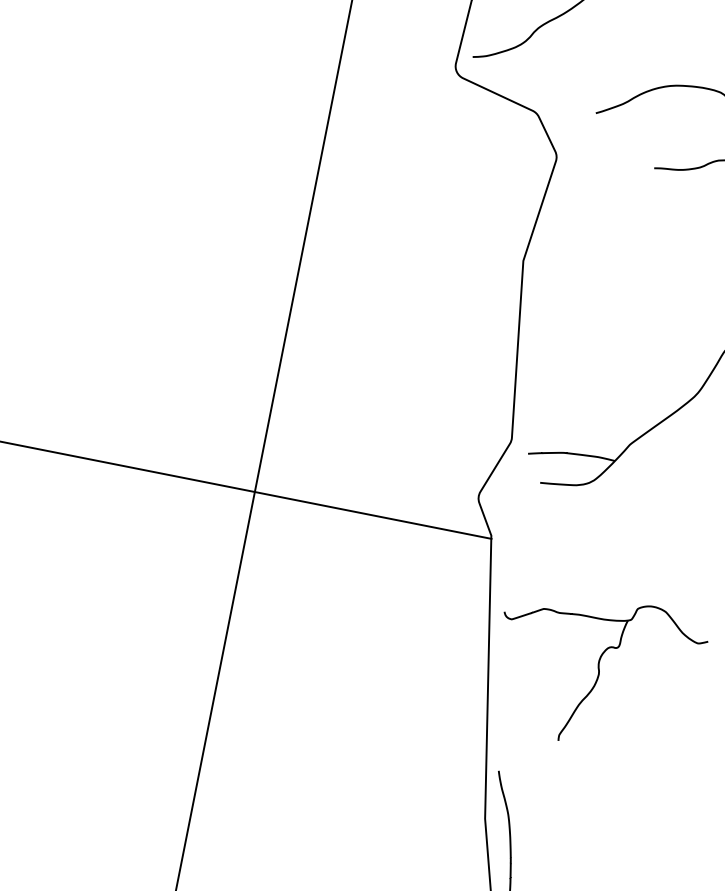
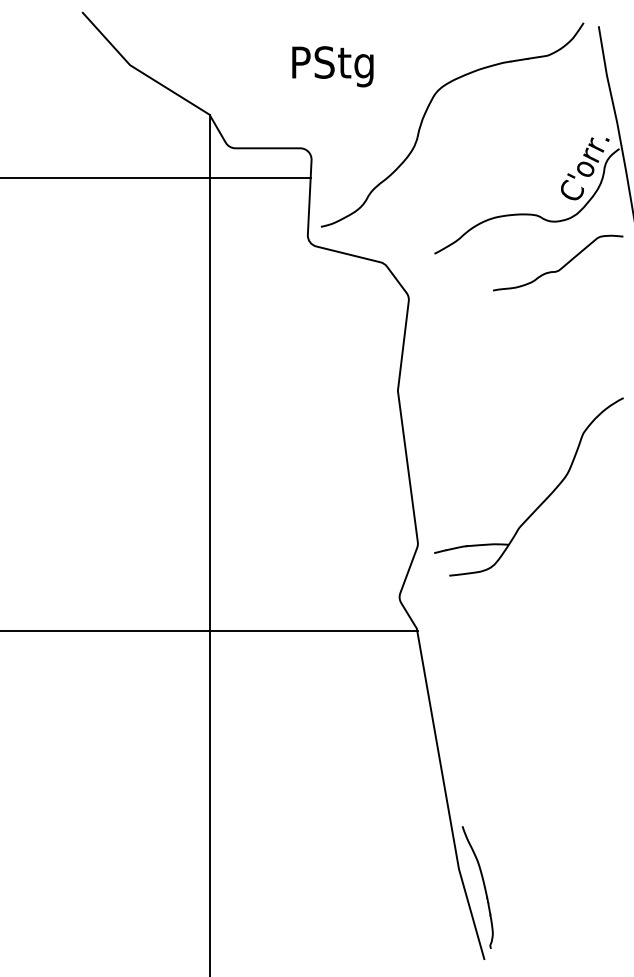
part: (597, 671) -> (529, 725), removed

